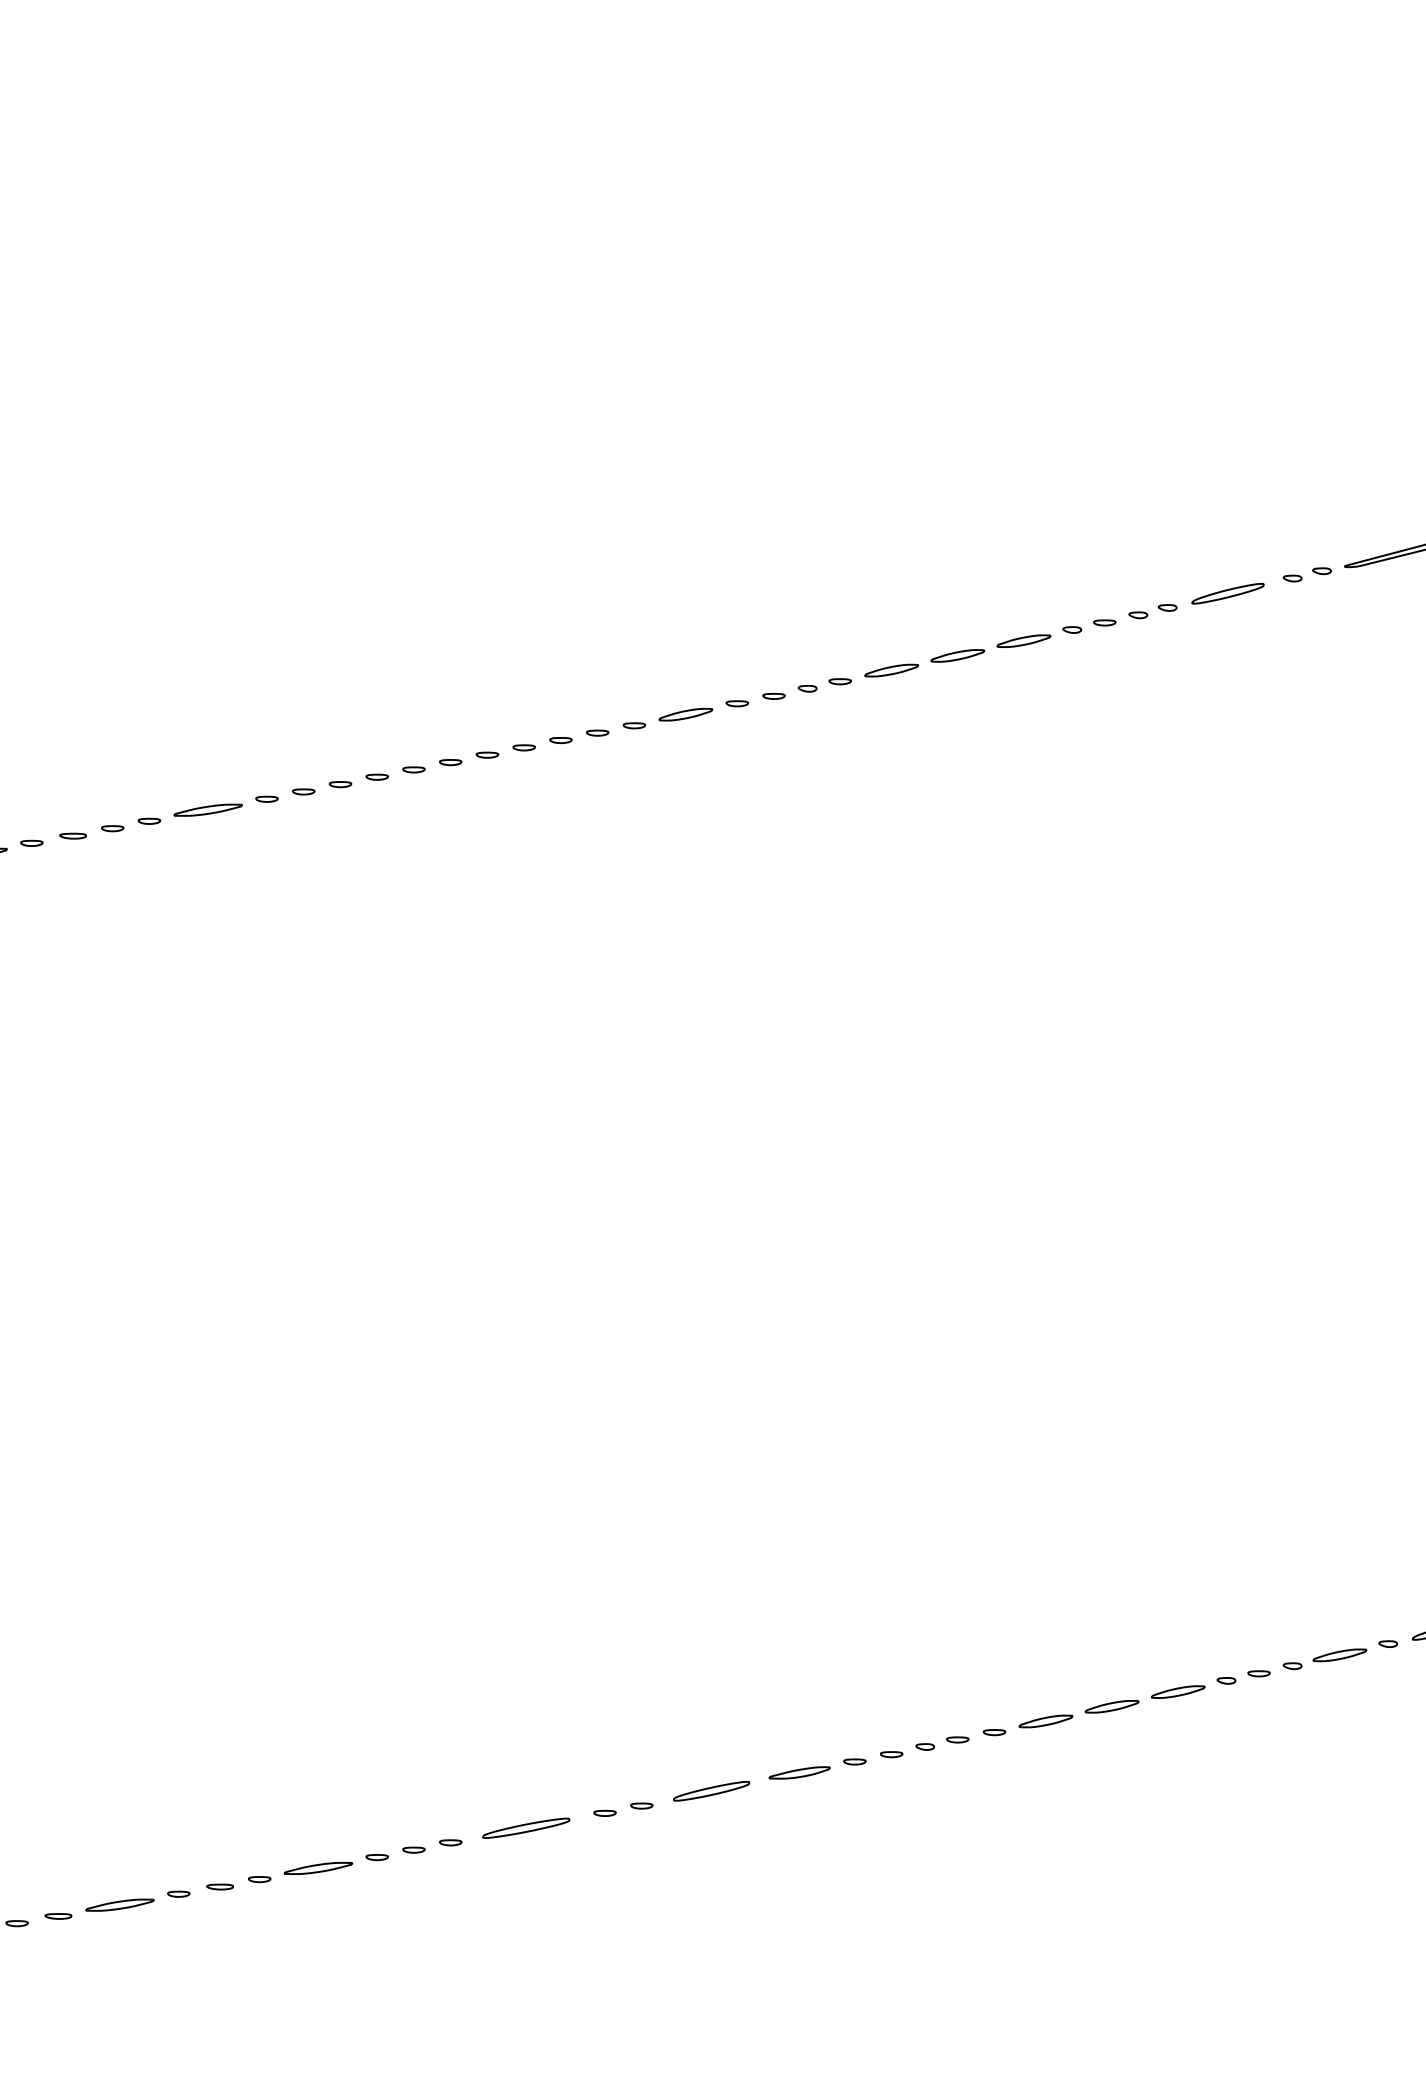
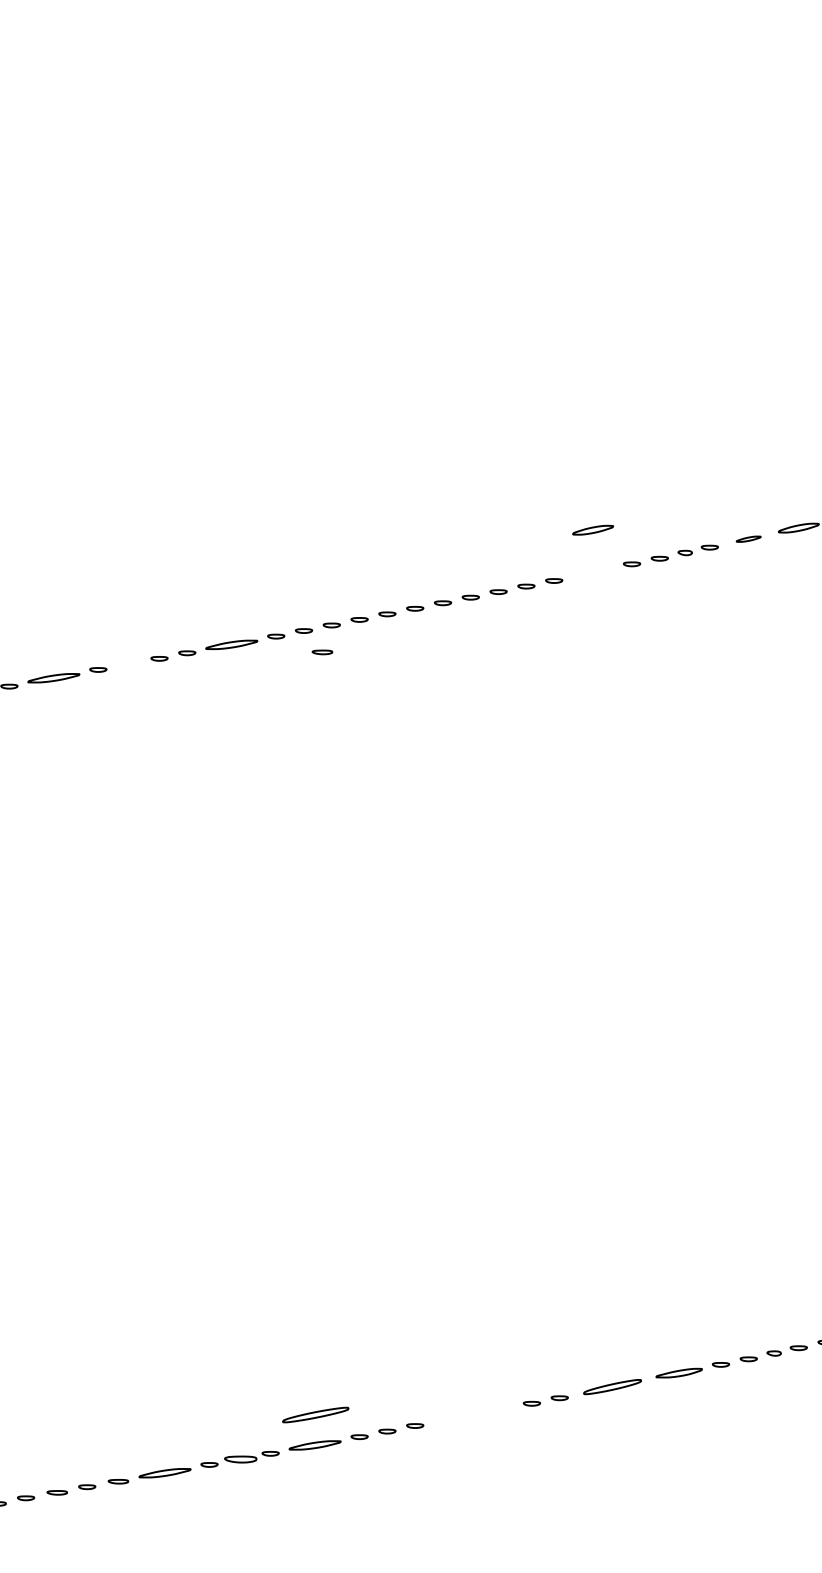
part: (891, 670) -> (748, 539), size x0.6
part: (685, 714) -> (592, 530), moved
part: (72, 835) -> (321, 651), moved
part: (526, 1827) -> (315, 1414), moved
part: (219, 1886) -> (240, 1459), size x1.6

